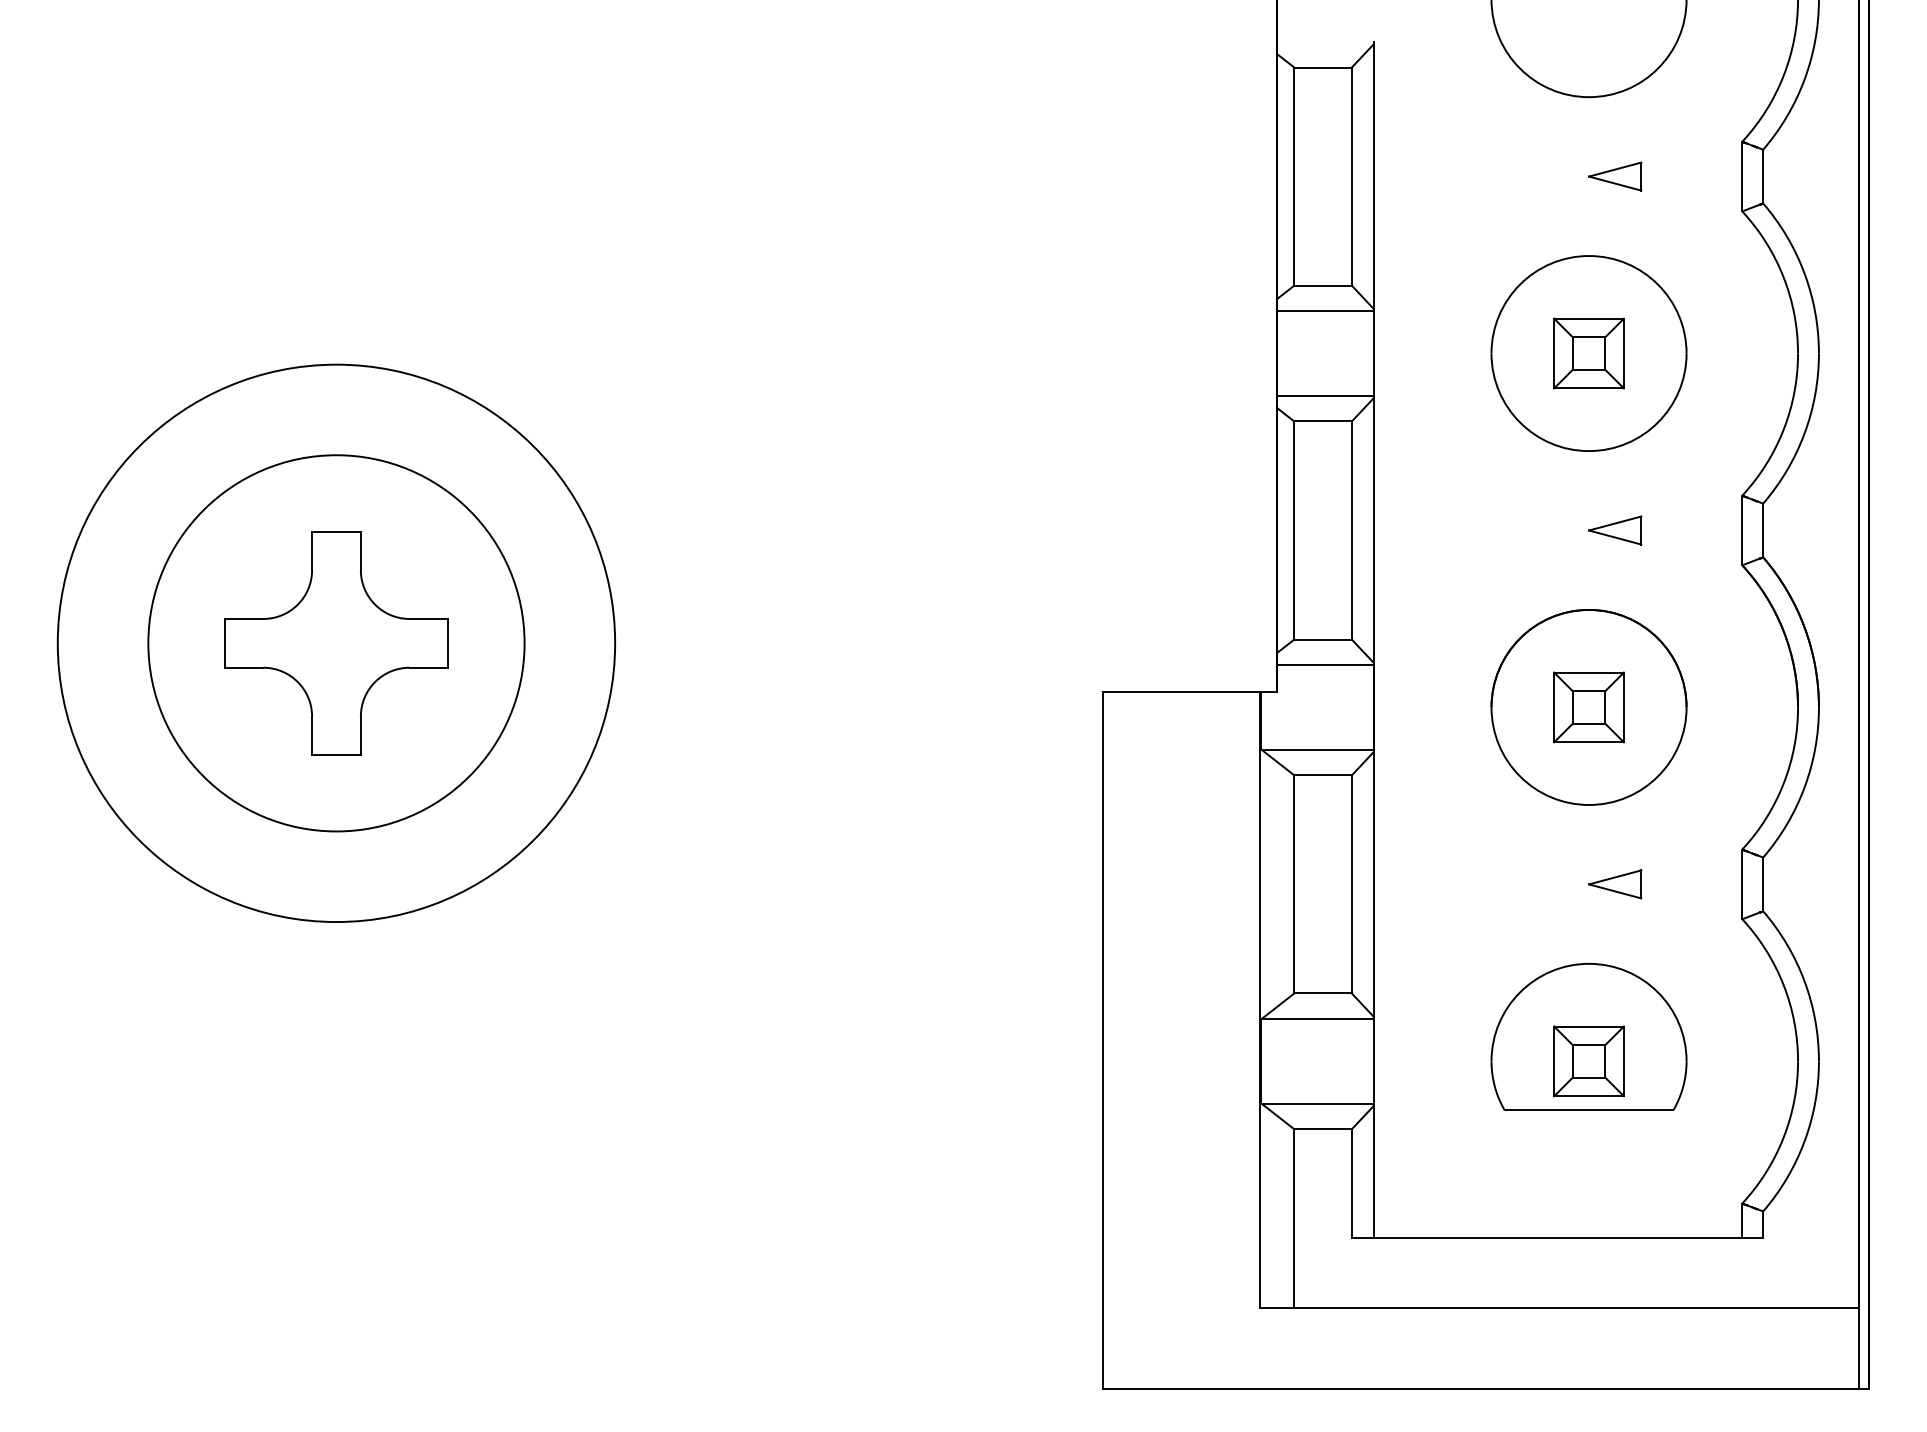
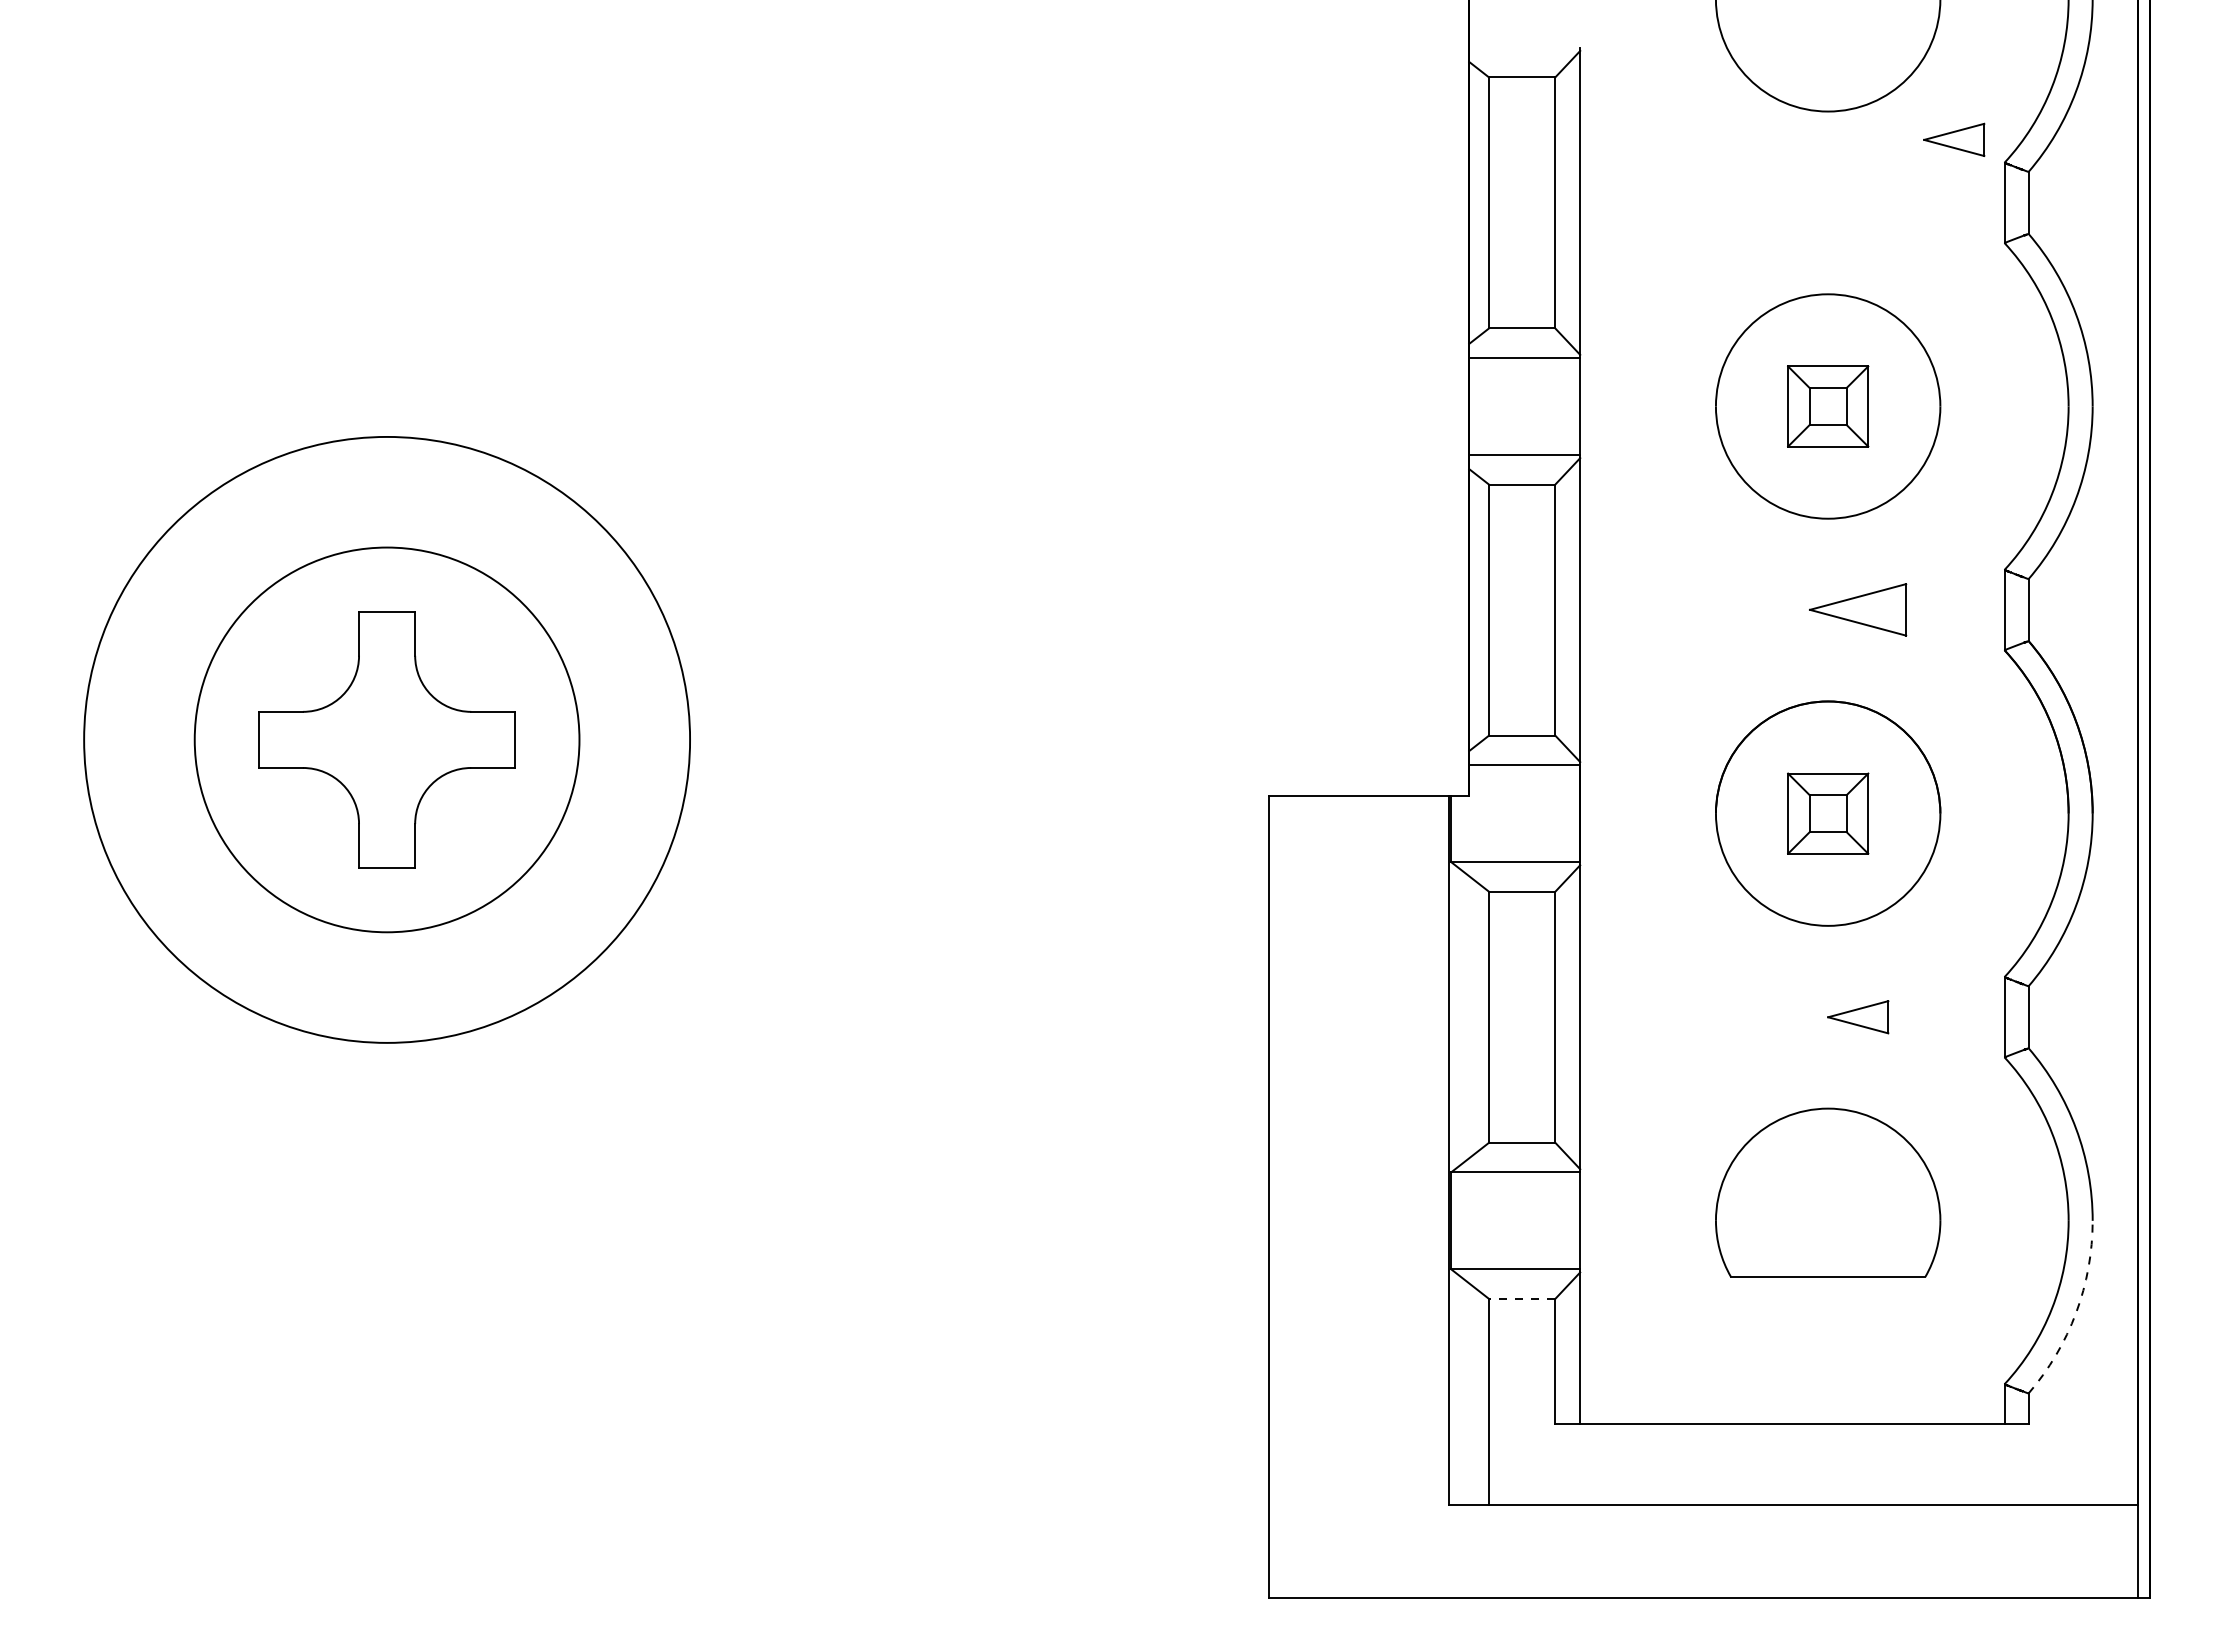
part: (1615, 176) -> (1954, 139), moved
part: (1615, 530) -> (1858, 610), size x1.6
circle: (335, 642) -> (386, 739), size x0.6
circle: (335, 642) -> (386, 739), size x1.4
part: (1589, 1061) -> (1828, 1220), removed
line: (1322, 1129) -> (1521, 1299), solid -> dashed
arc: (1804, 1141) -> (2076, 1312), solid -> dashed

